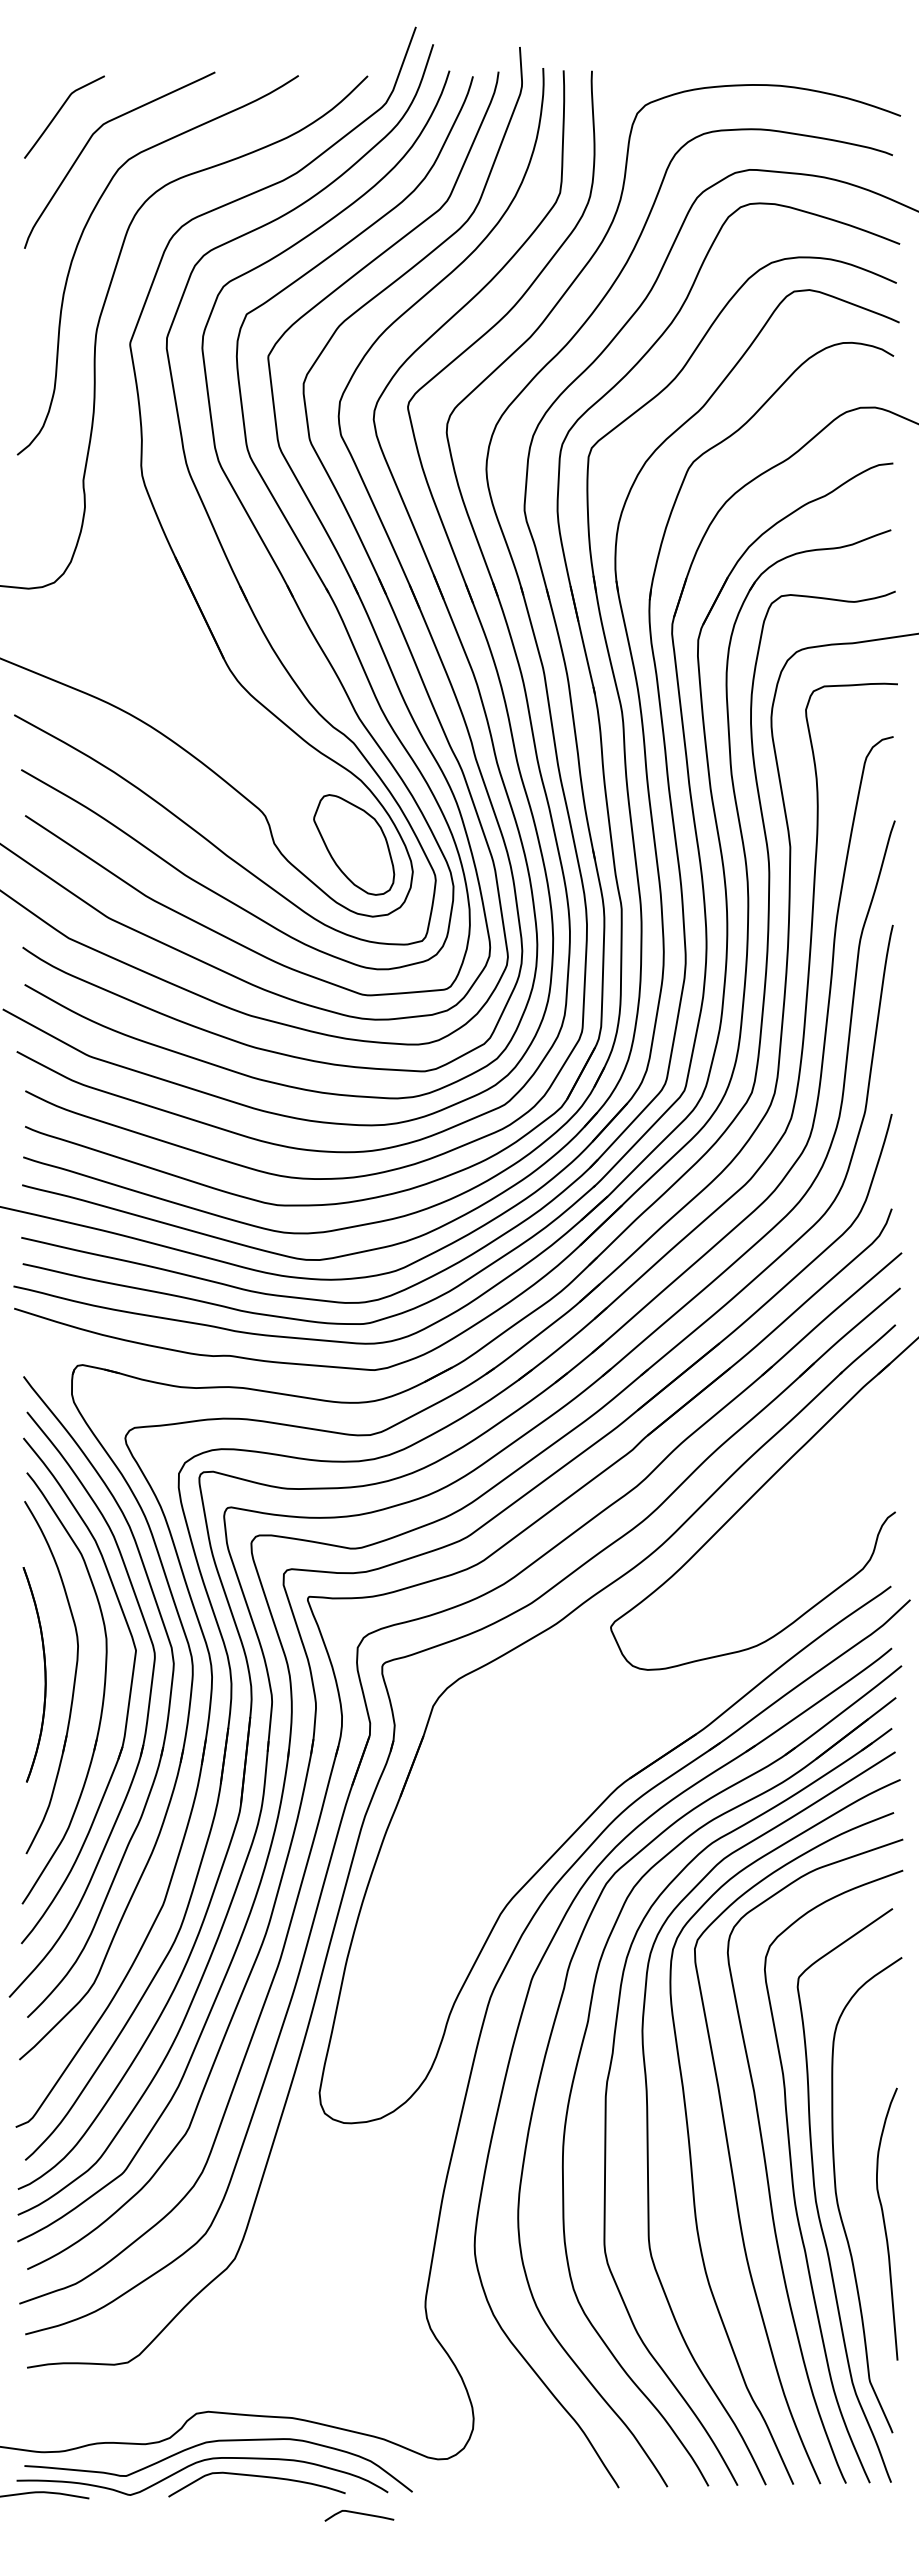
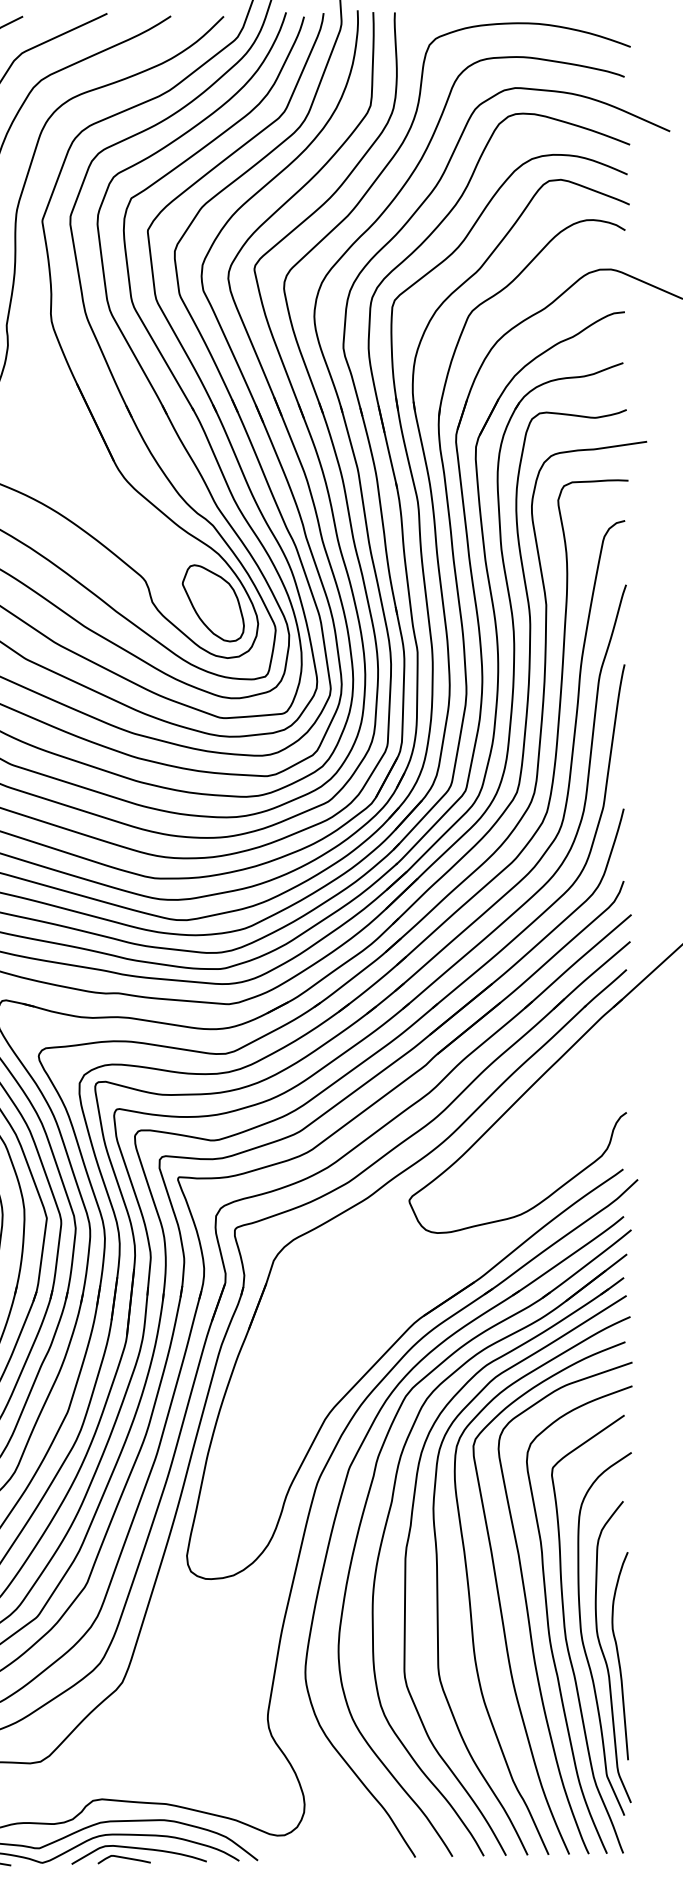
curve: (866, 2222) -> (604, 1654), added
curve: (359, 2514) -> (124, 1858), moved

